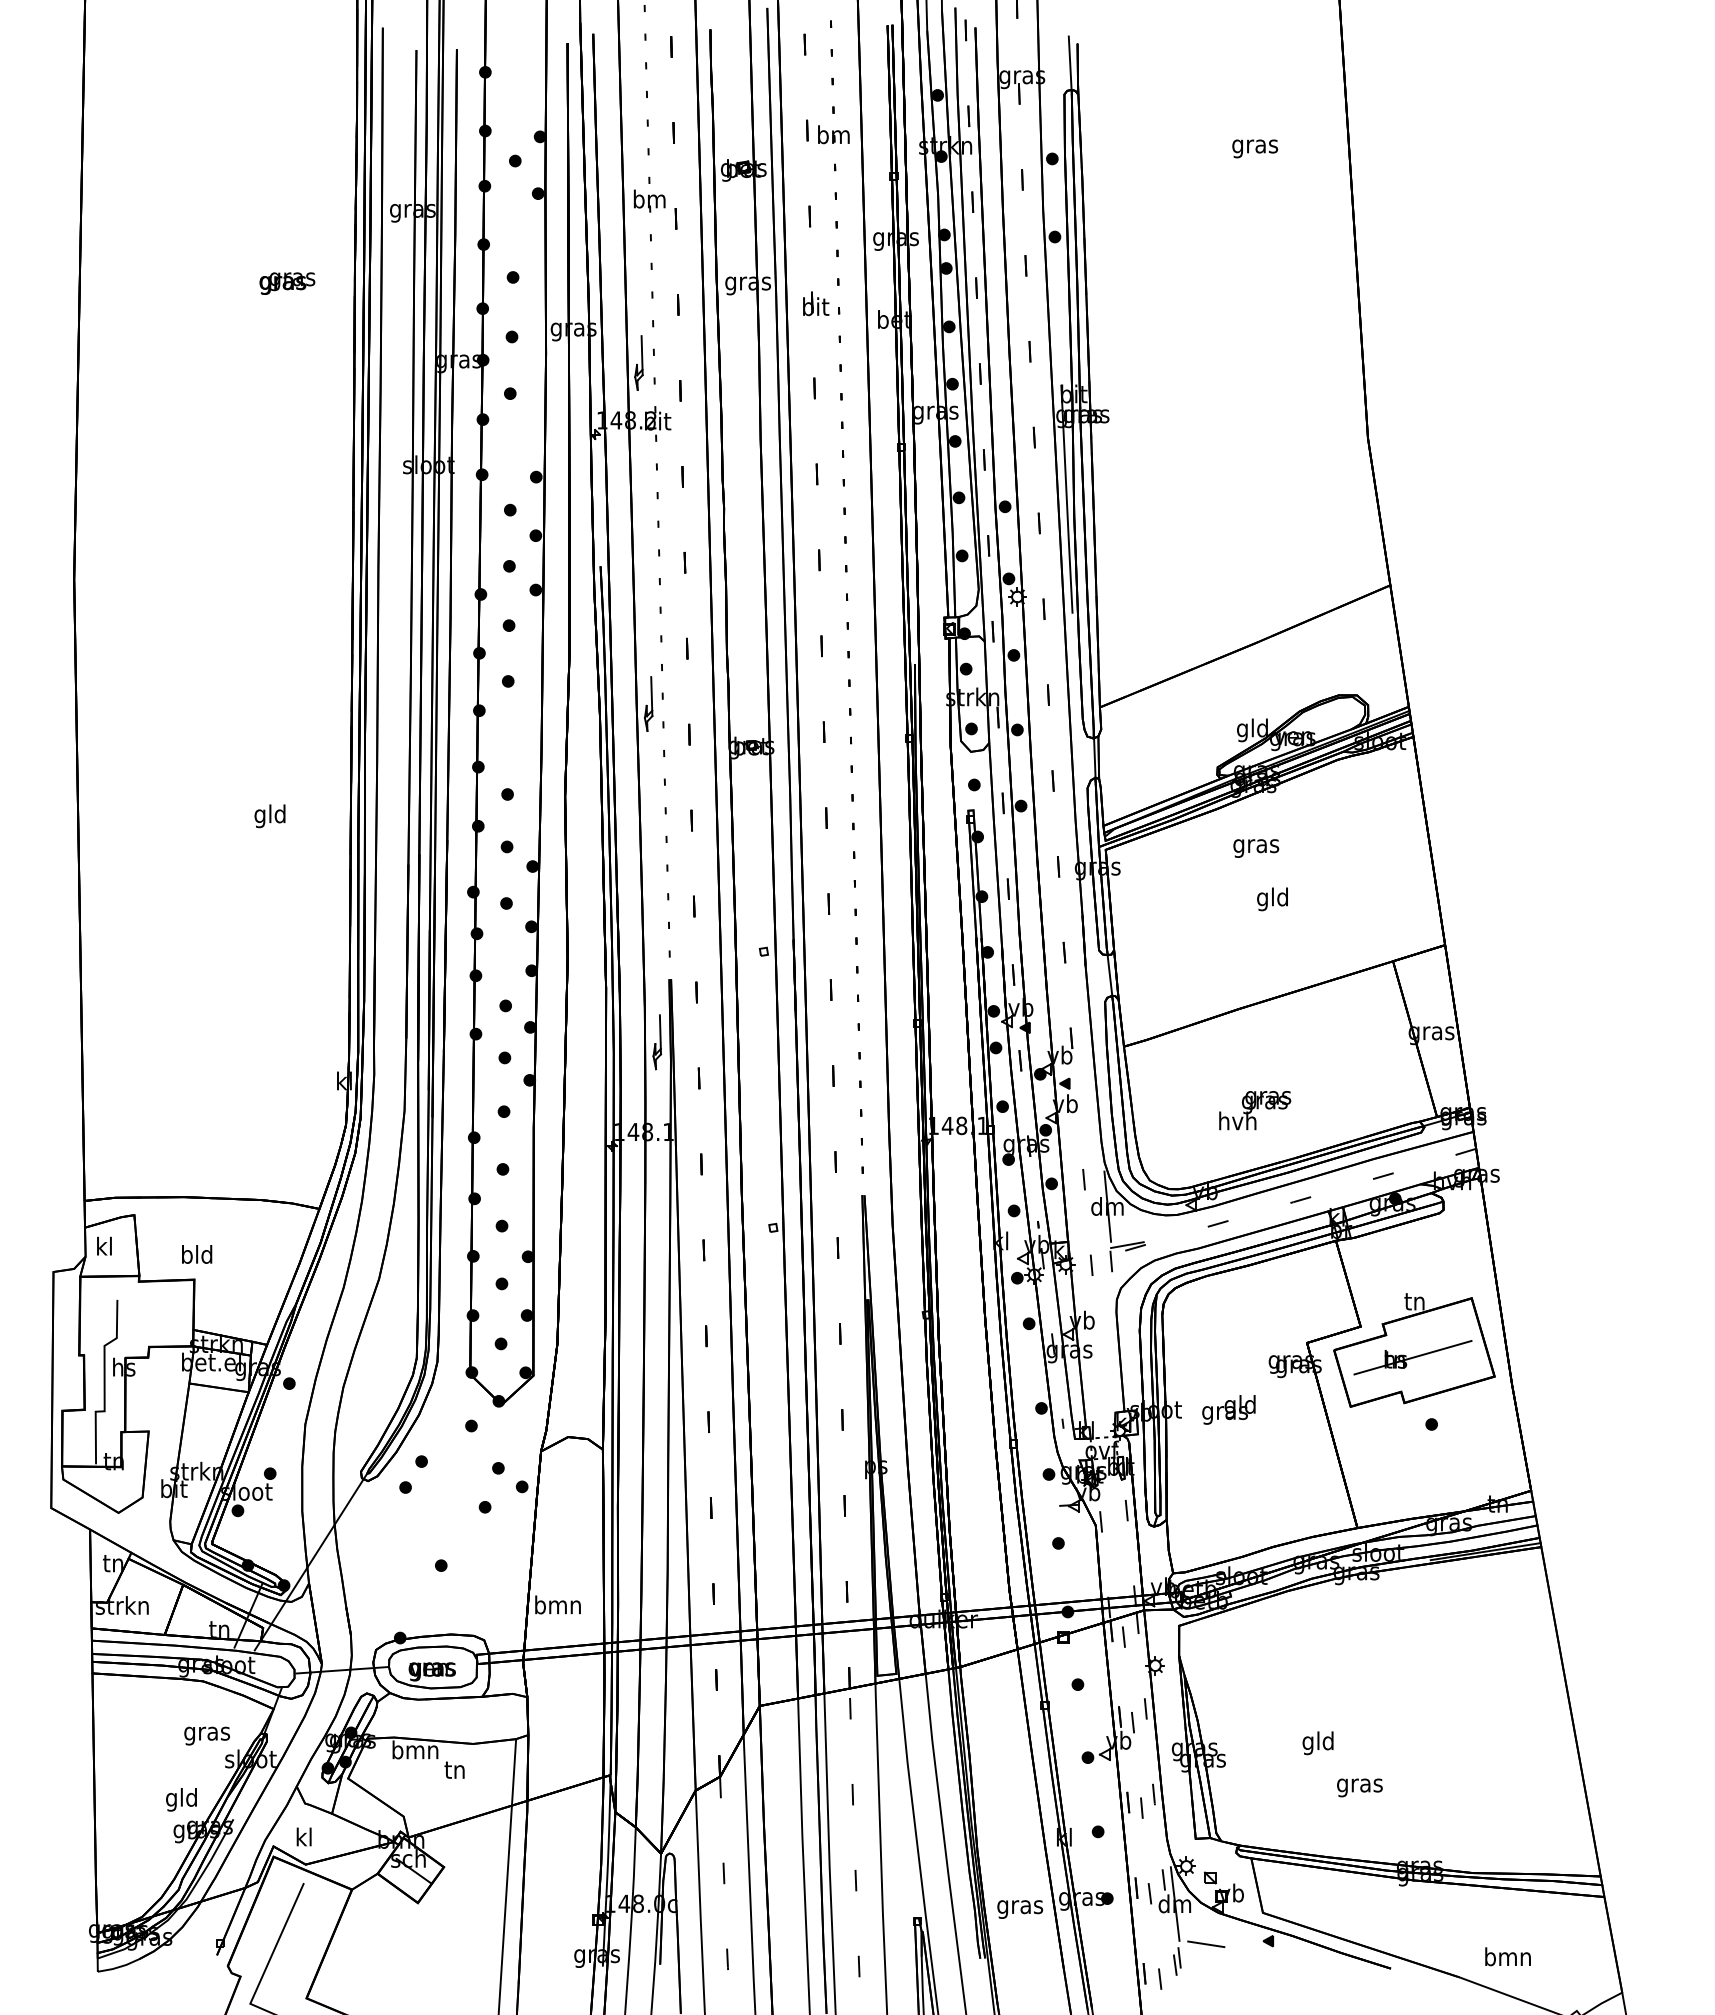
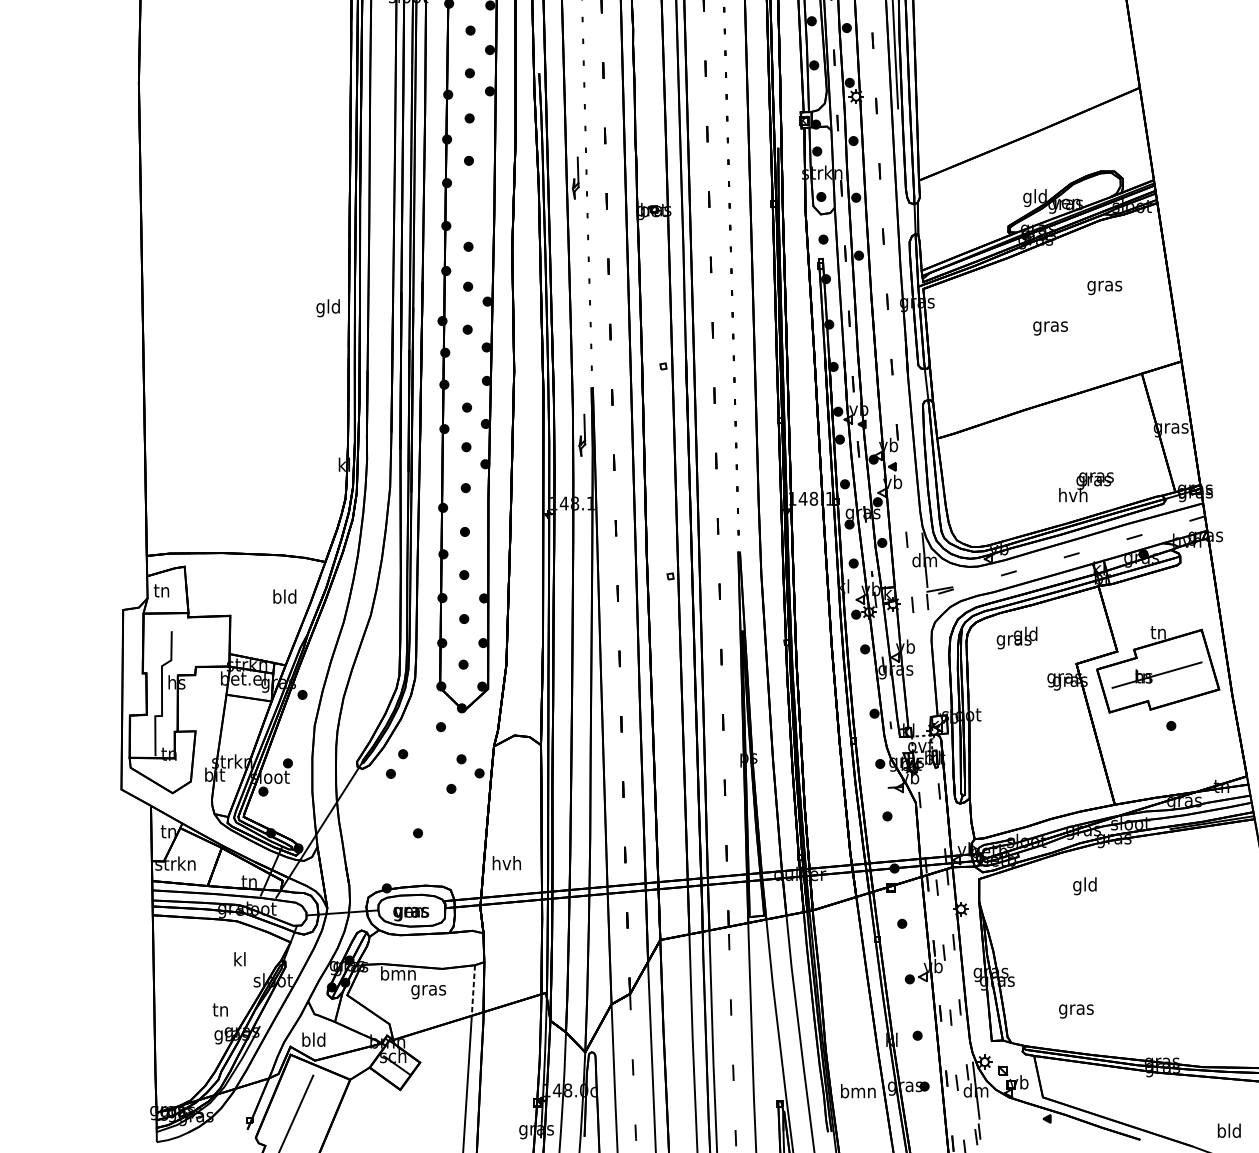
text: (269, 816) -> (327, 308), moved
text: (1256, 848) -> (1104, 287), moved
text: (1272, 899) -> (1050, 326), gld -> gras
text: (1255, 1110) -> (1086, 487), moved
text: (103, 1245) -> (161, 589), kl -> tn
text: (197, 1254) -> (285, 596), moved
text: (1228, 1409) -> (1016, 637), moved
text: (557, 1604) -> (506, 862), bmn -> hvh
text: (207, 1733) -> (240, 960), gras -> kl
text: (1317, 1743) -> (1084, 886), moved
text: (455, 1772) -> (428, 990), tn -> gras
line: (514, 1772) -> (473, 990), solid -> dashed
text: (1359, 1787) -> (1076, 1011), moved
text: (181, 1799) -> (220, 1011), gld -> tn
text: (304, 1836) -> (314, 1039), kl -> bld
text: (1019, 1906) -> (857, 1092), gras -> bmn
line: (1206, 1944) -> (1000, 1121), removed
text: (1507, 1956) -> (1228, 1130), bmn -> bld

